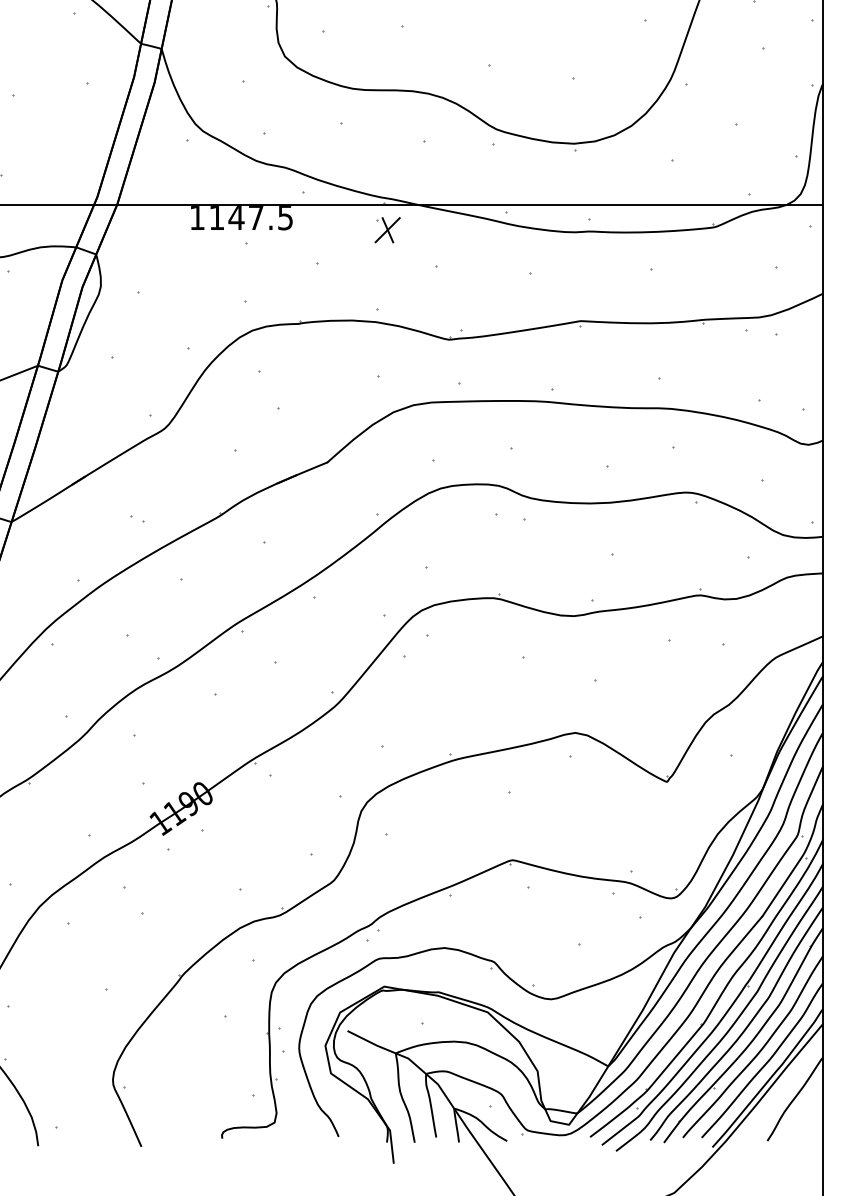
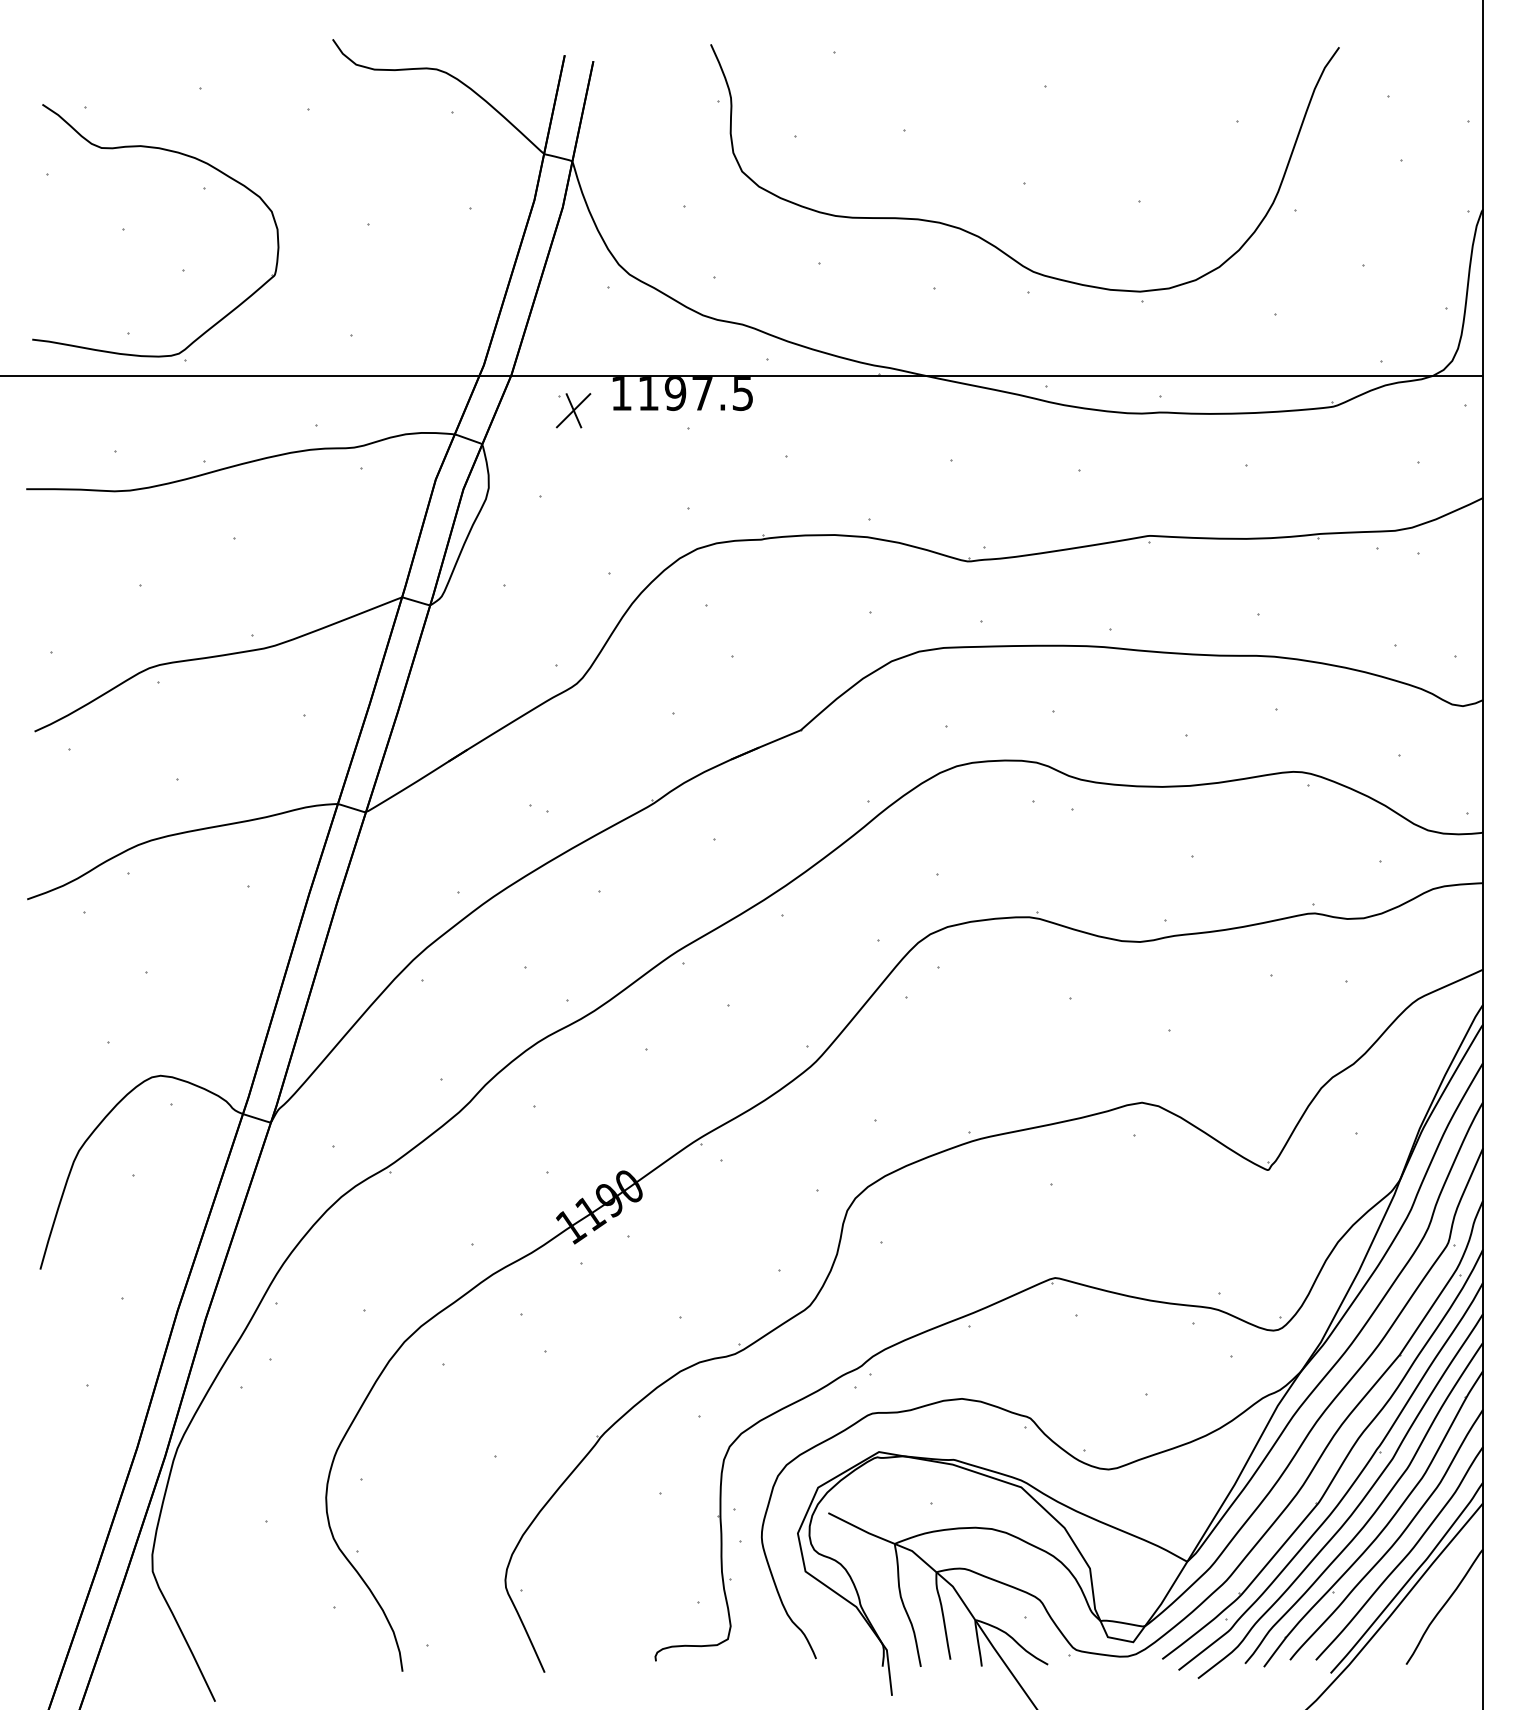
text: (236, 218) -> (675, 394), 1147.5 -> 1197.5
part: (387, 230) -> (573, 410), moved

